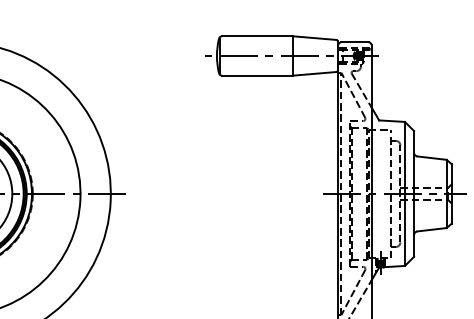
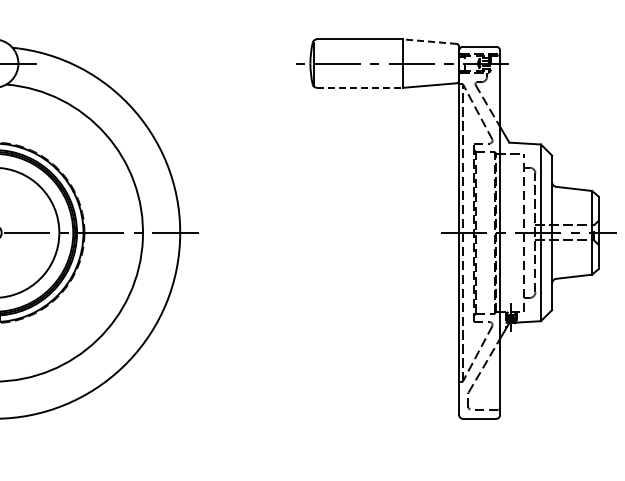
line: (314, 37) -> (430, 41), solid -> dashed
line: (257, 75) -> (360, 87), solid -> dashed

